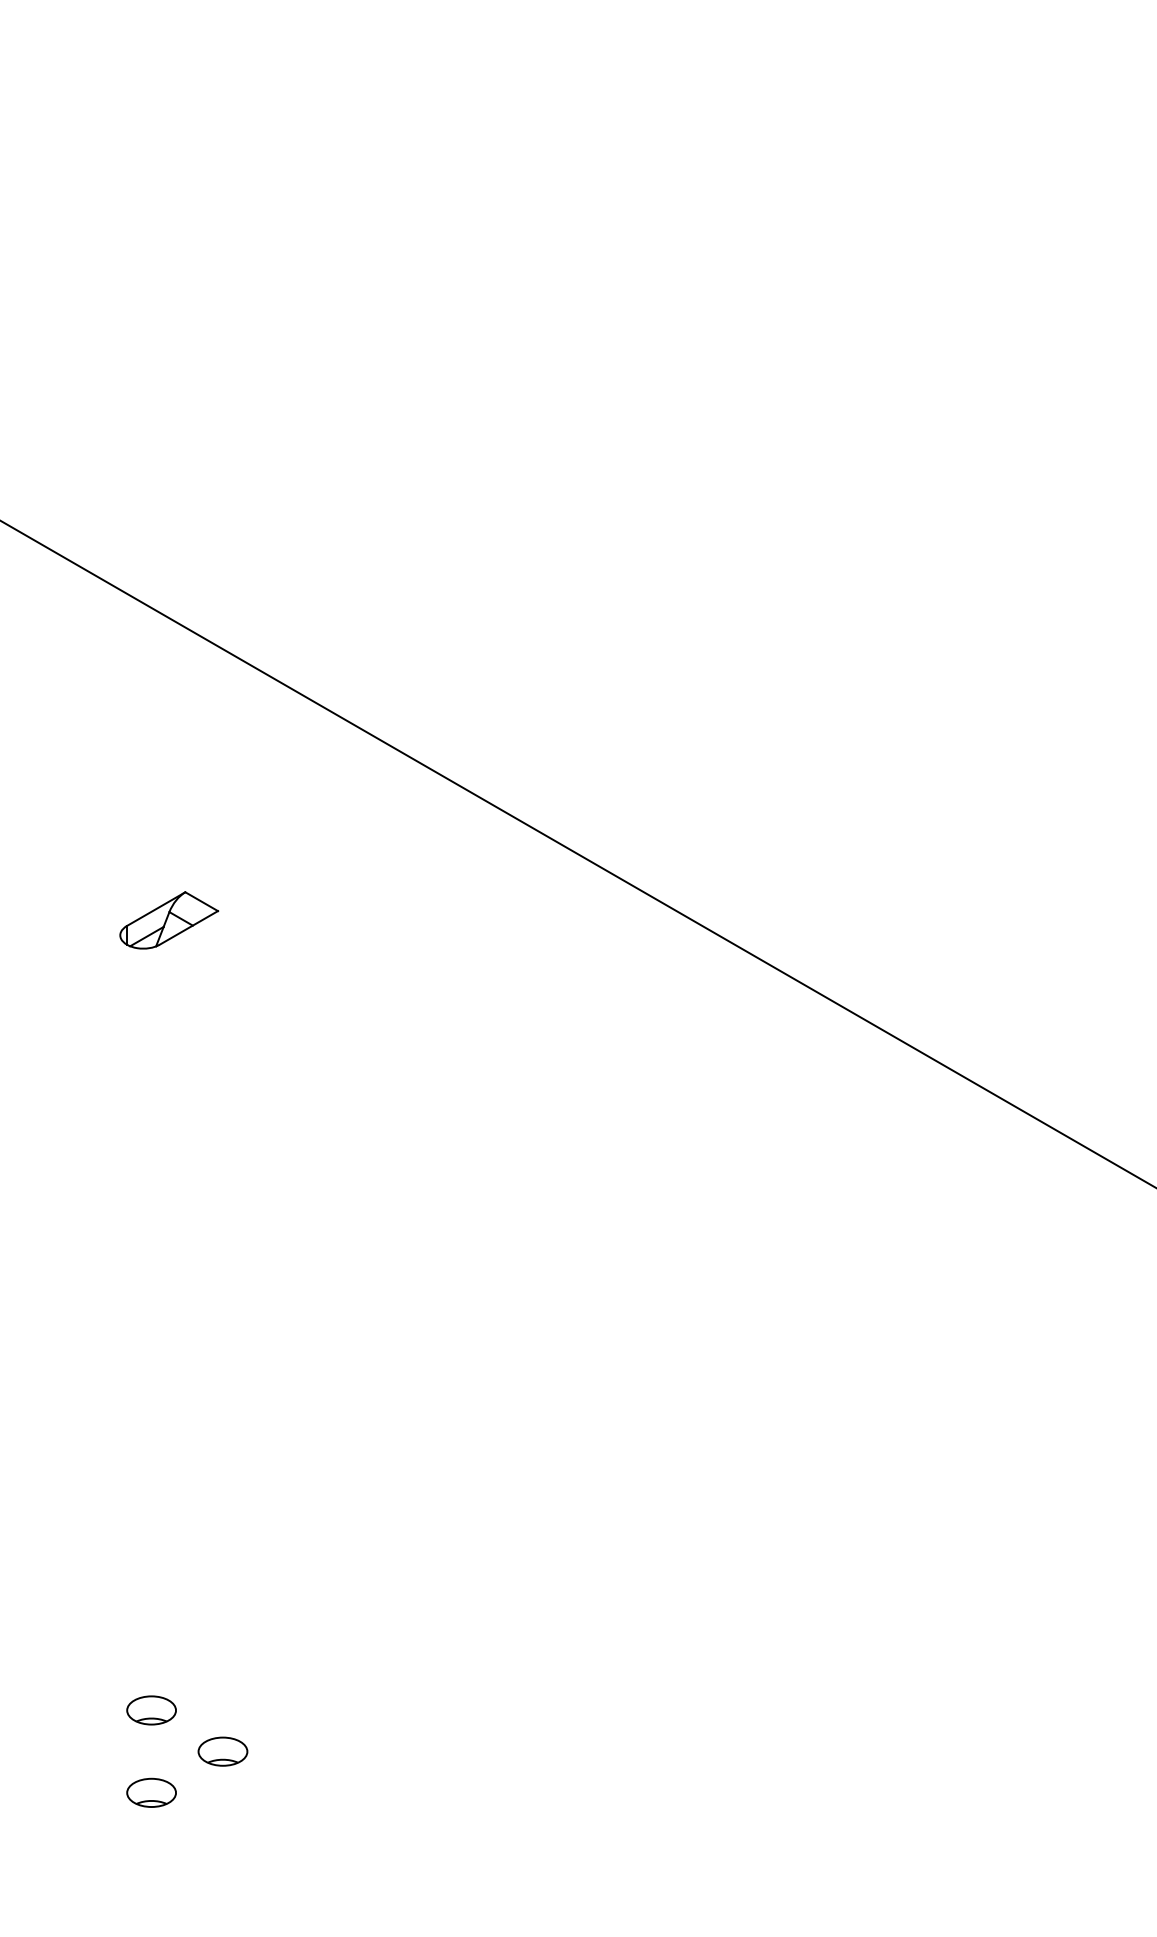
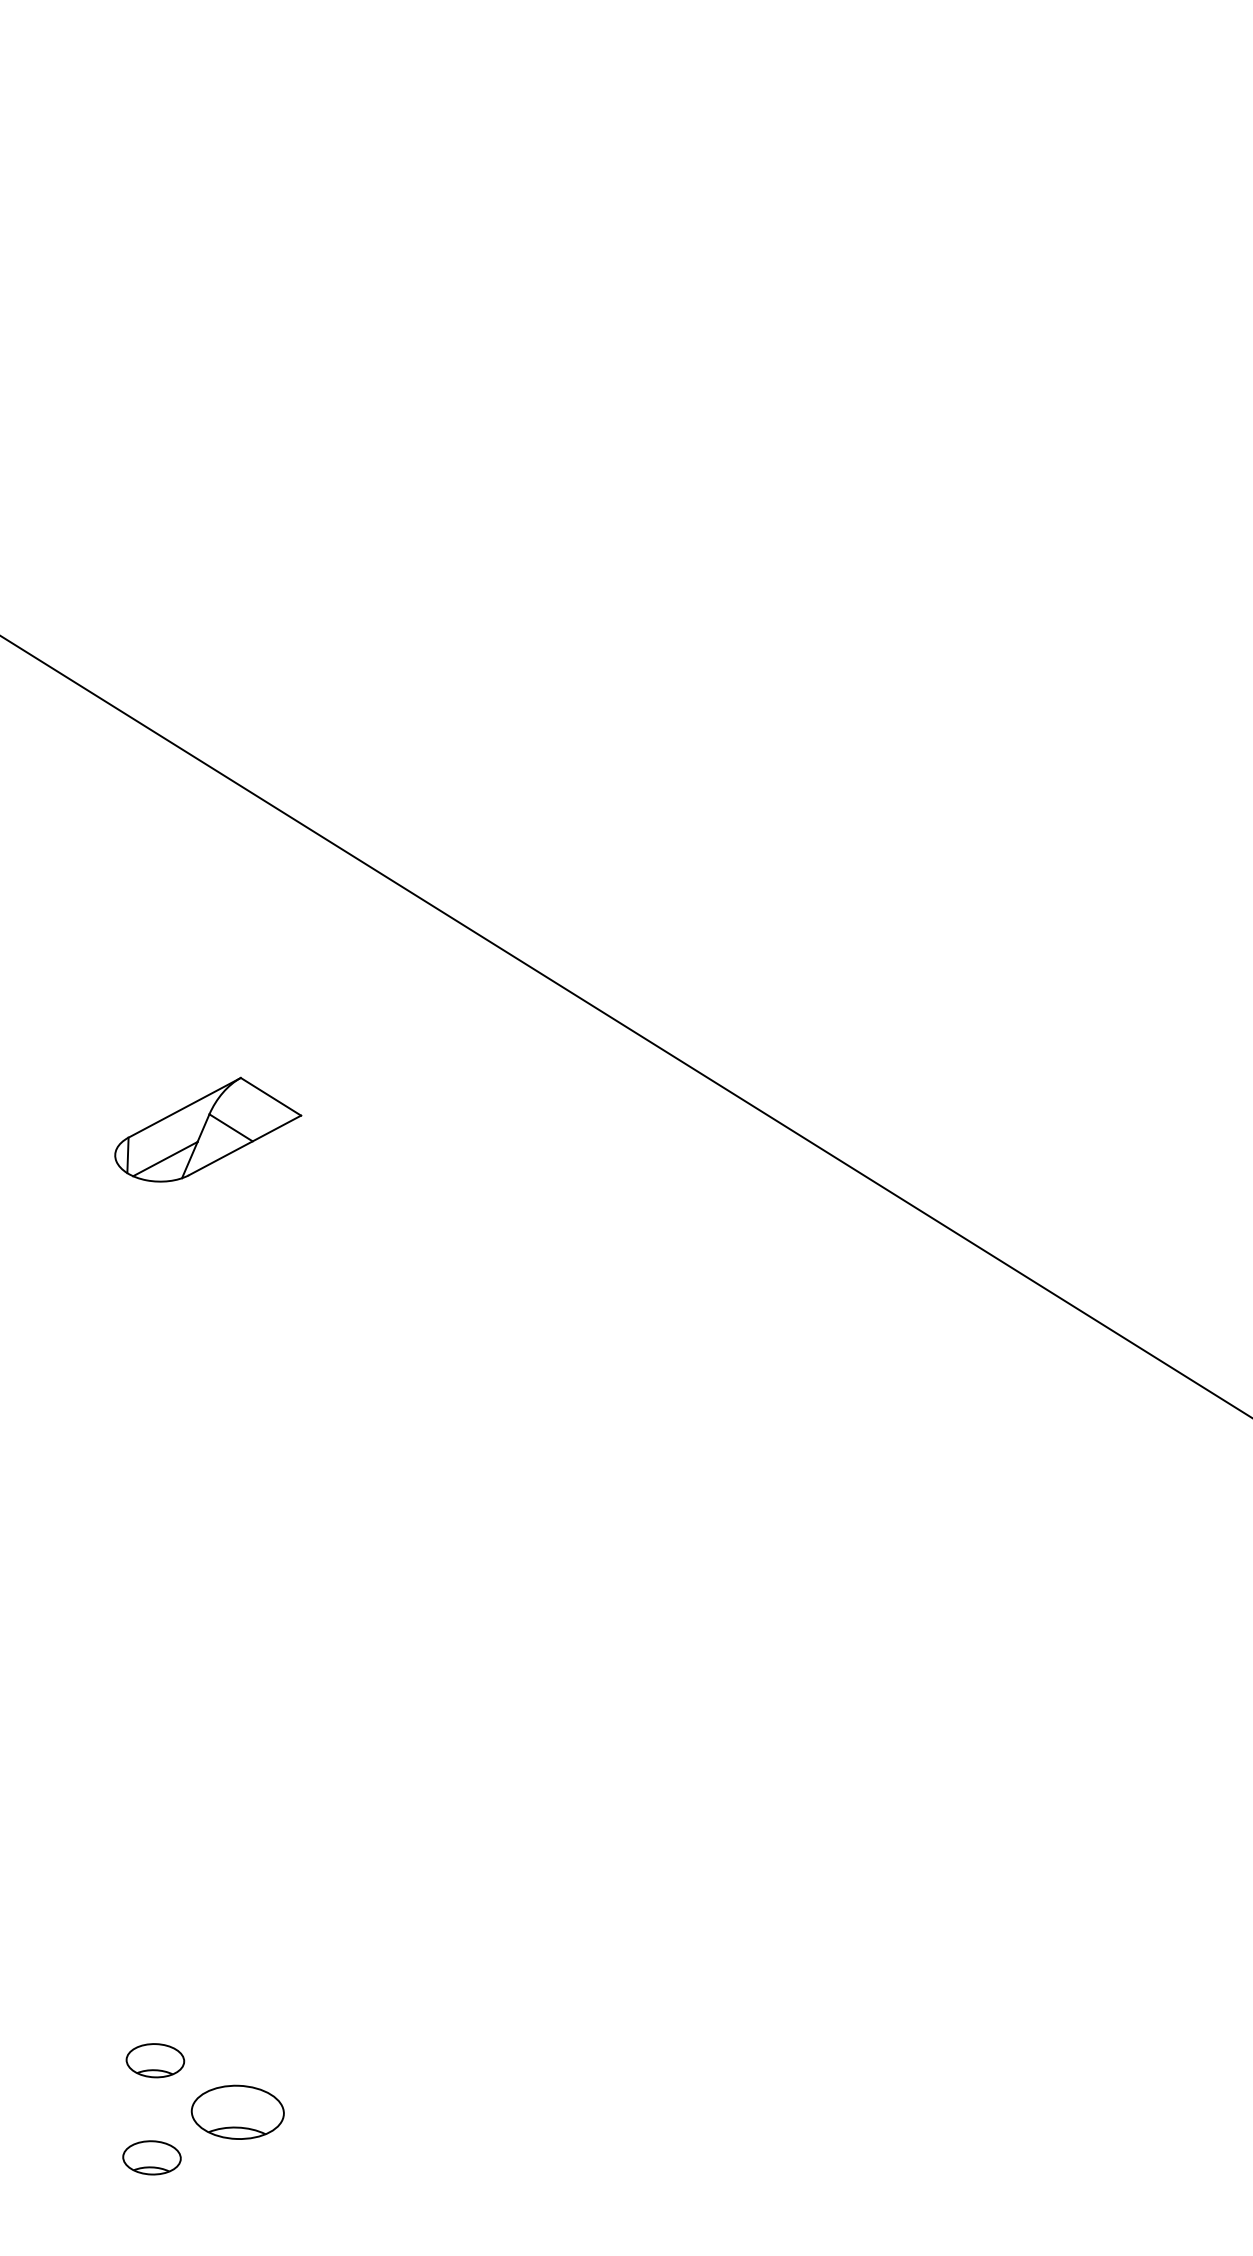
part: (169, 920) -> (209, 1130), size x1.6
part: (222, 1751) -> (237, 2112), size x1.6

